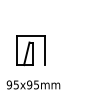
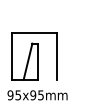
part: (30, 50) -> (34, 56), size x1.43

